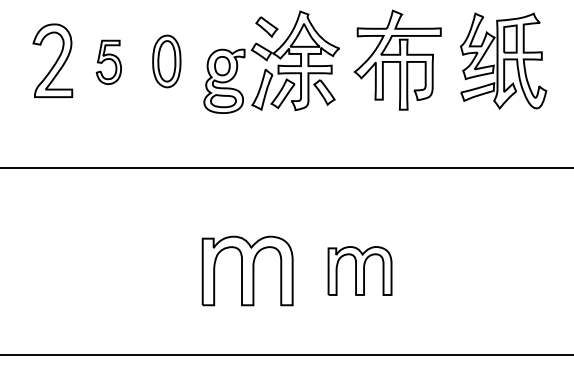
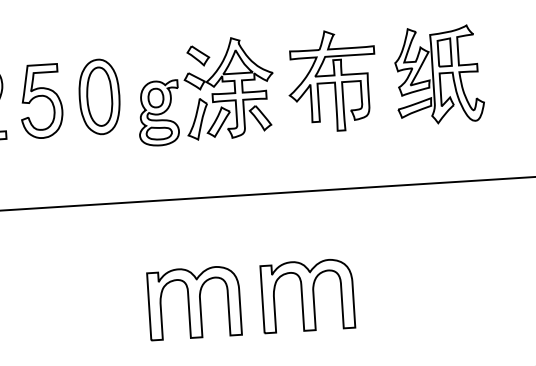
part: (166, 61) -> (99, 96), size x1.43
part: (108, 62) -> (40, 101), size x1.67
part: (359, 270) -> (307, 295), size x1.43

